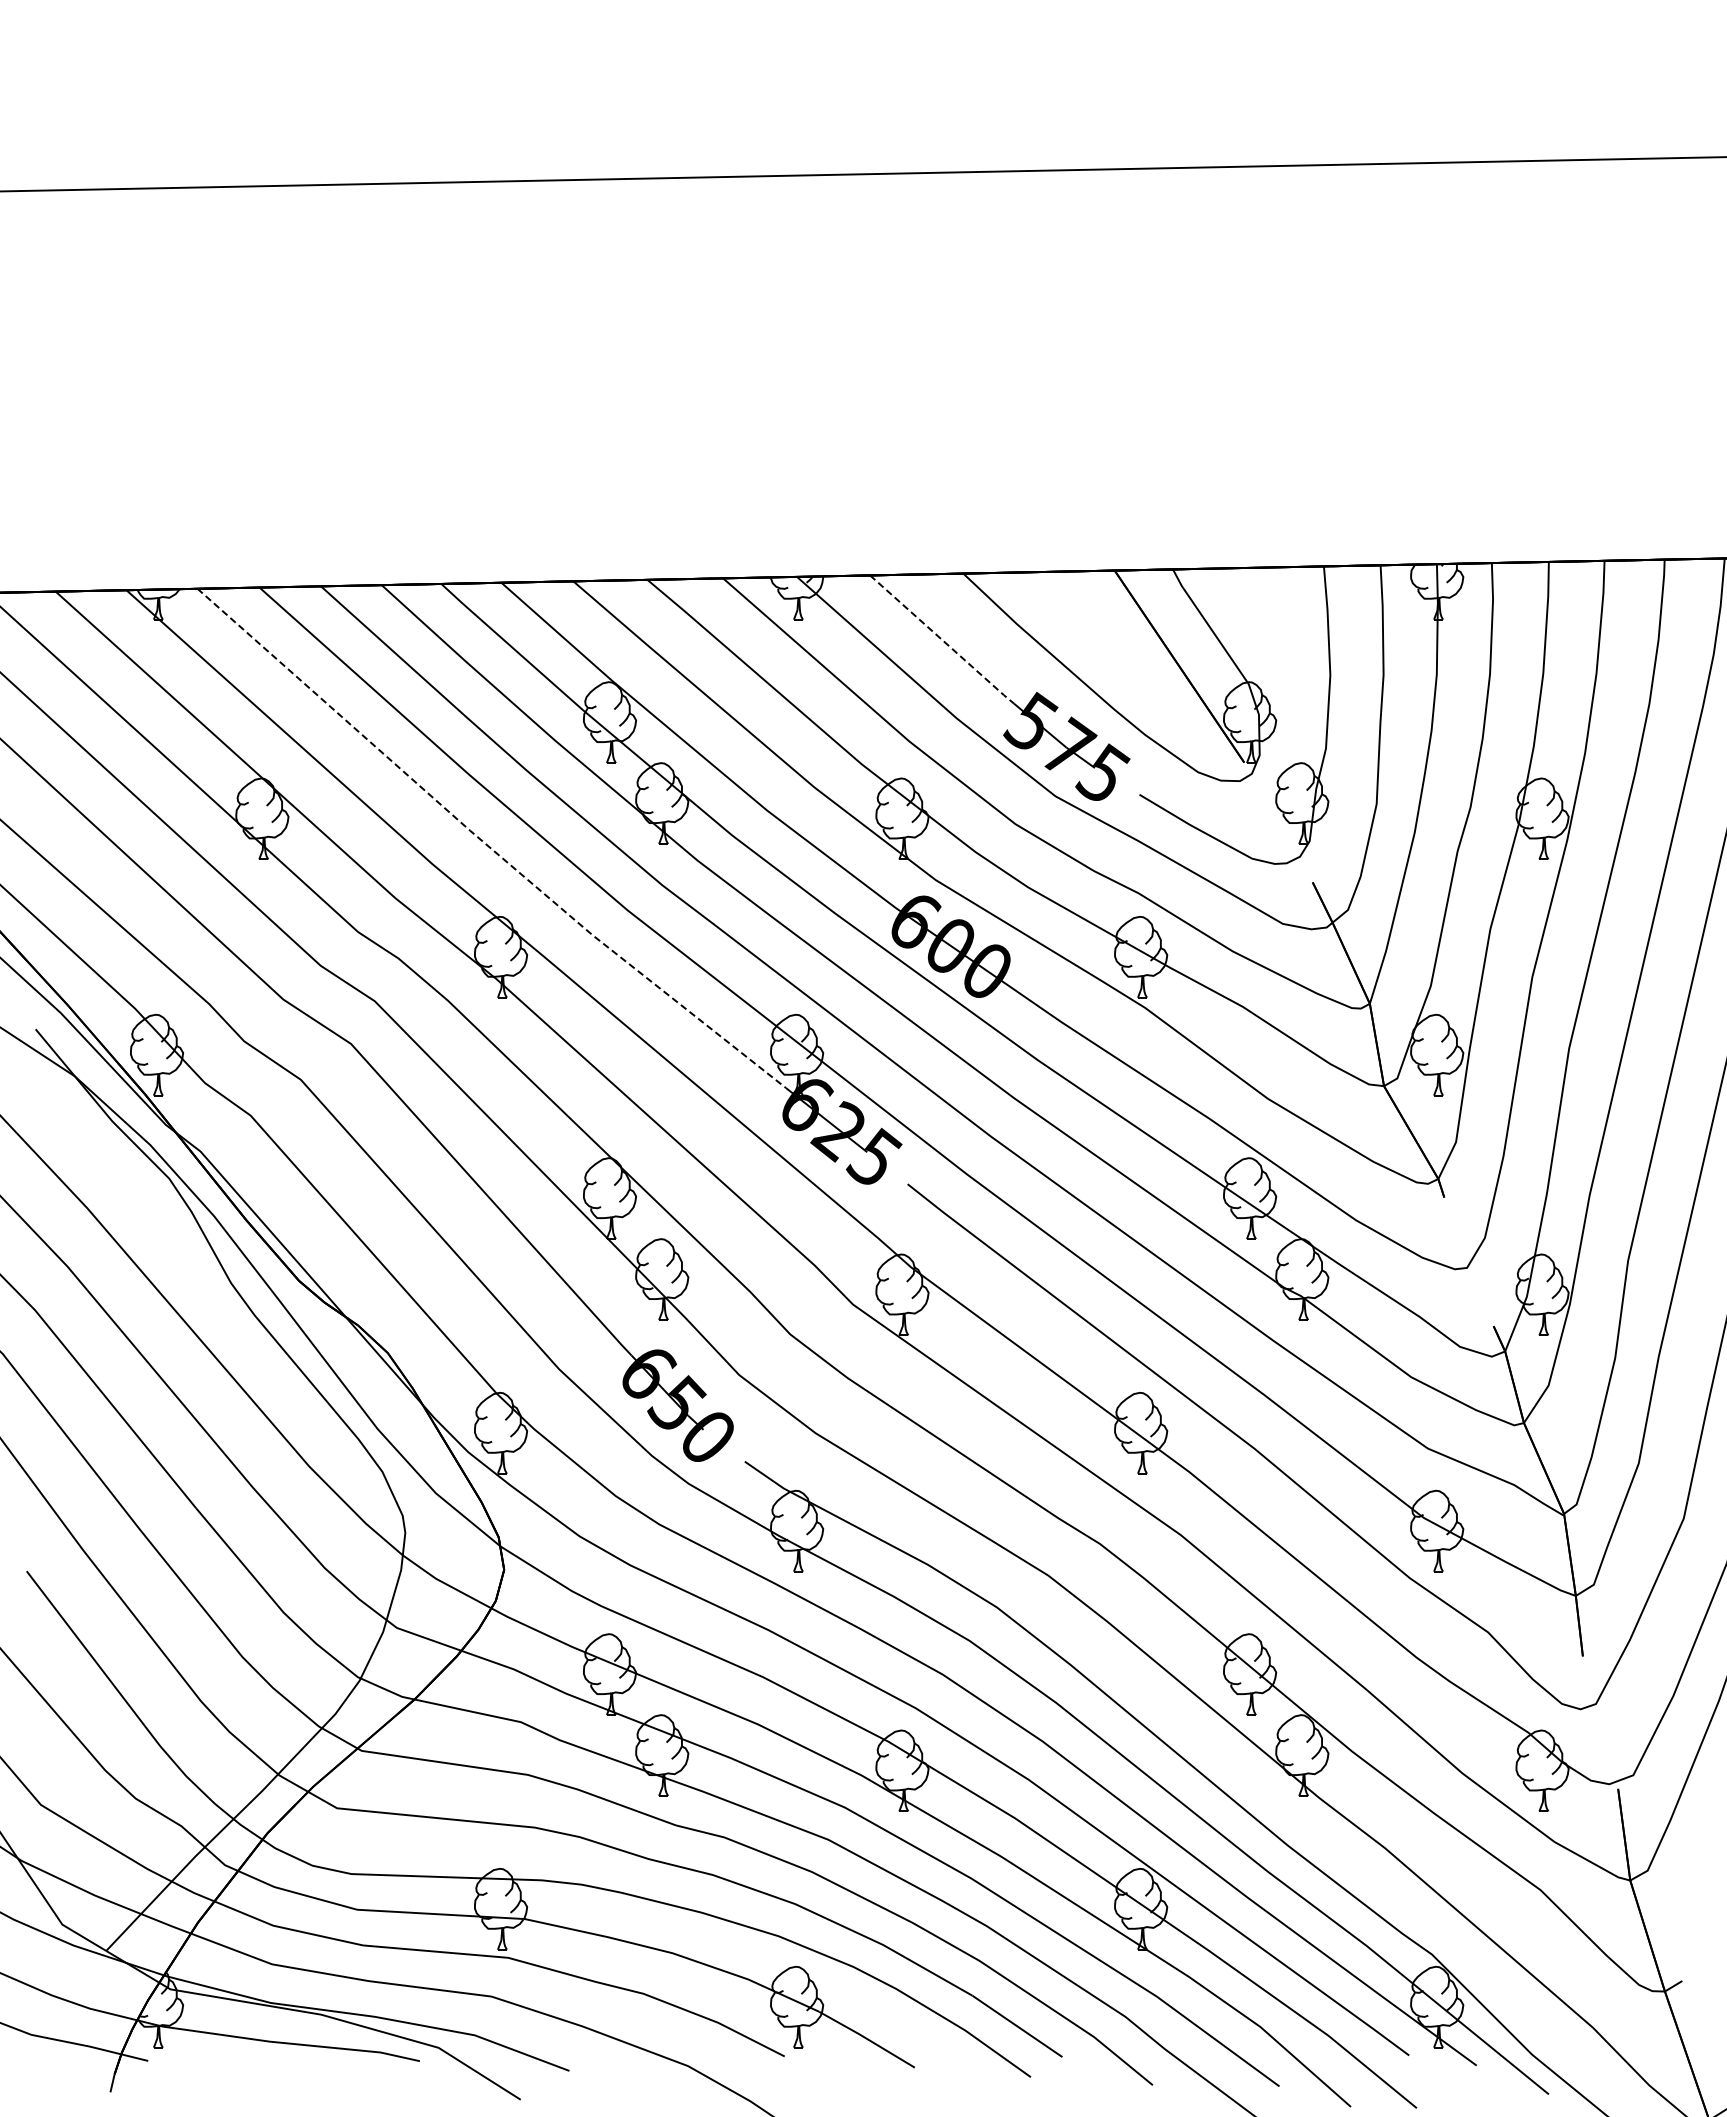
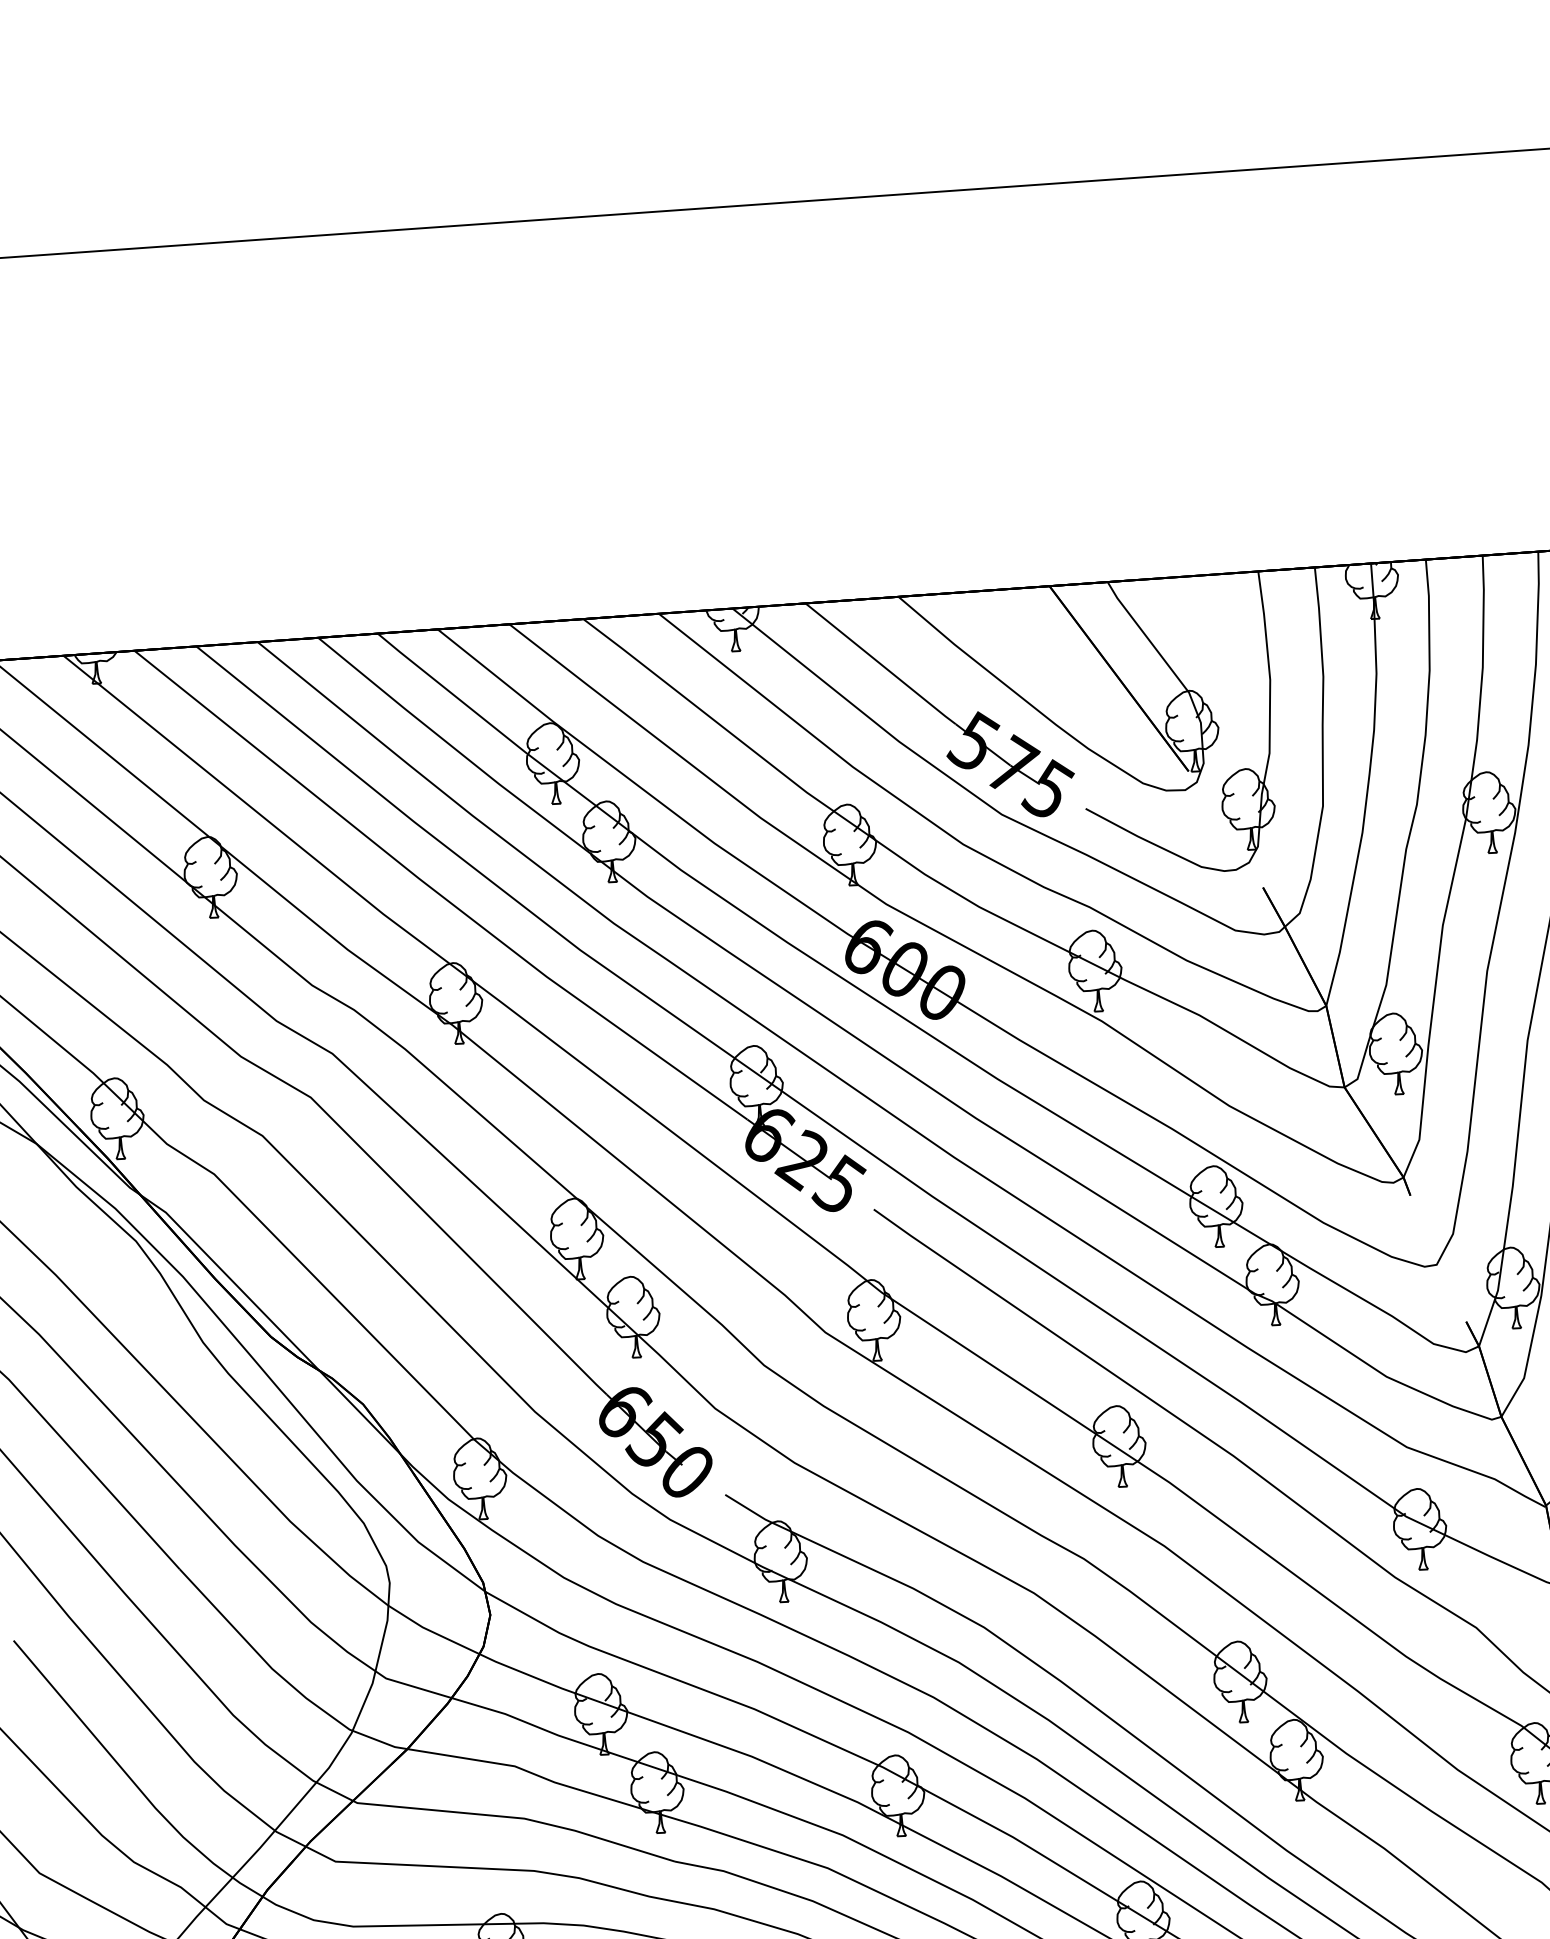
line: (943, 640) -> (882, 664), dashed -> solid
line: (486, 844) -> (436, 891), dashed -> solid

